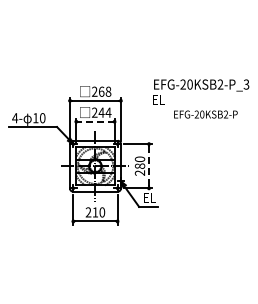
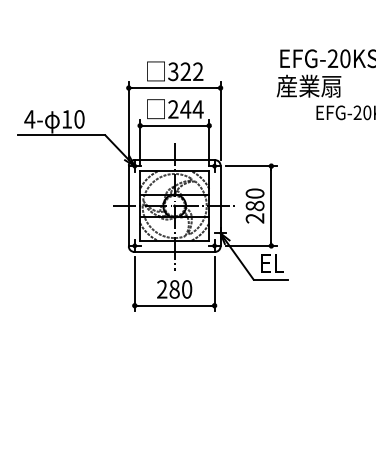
text: (101, 91) -> (185, 71), 268 -> 322
text: (169, 99) -> (308, 85), EL -> 産業扇
line: (94, 121) -> (172, 125), dashed -> solid
line: (149, 166) -> (272, 206), dashed -> solid
text: (95, 212) -> (174, 289), 210 -> 280

